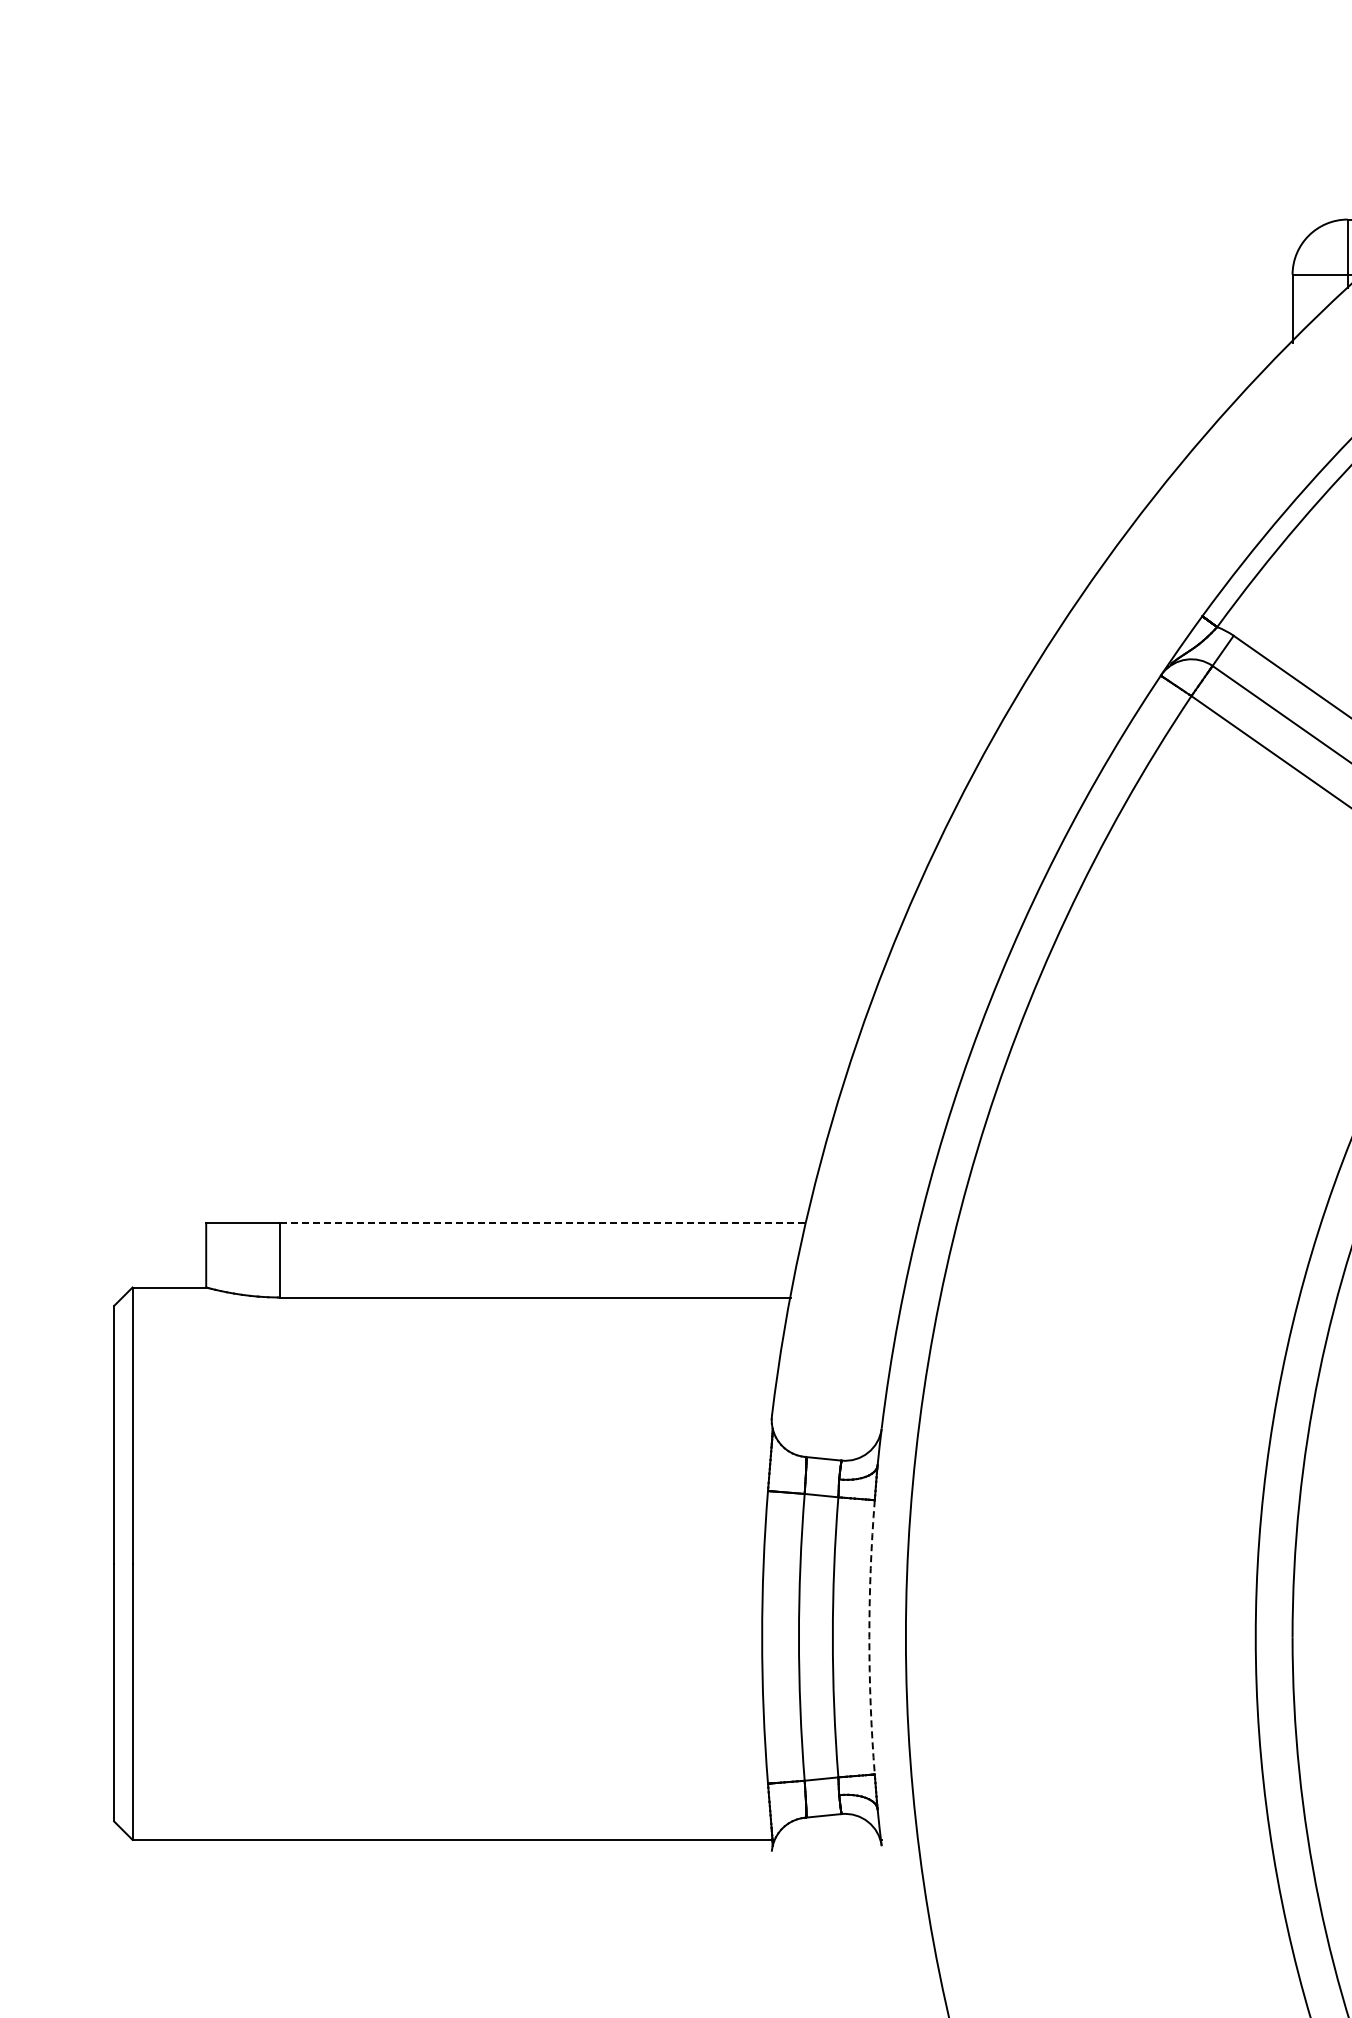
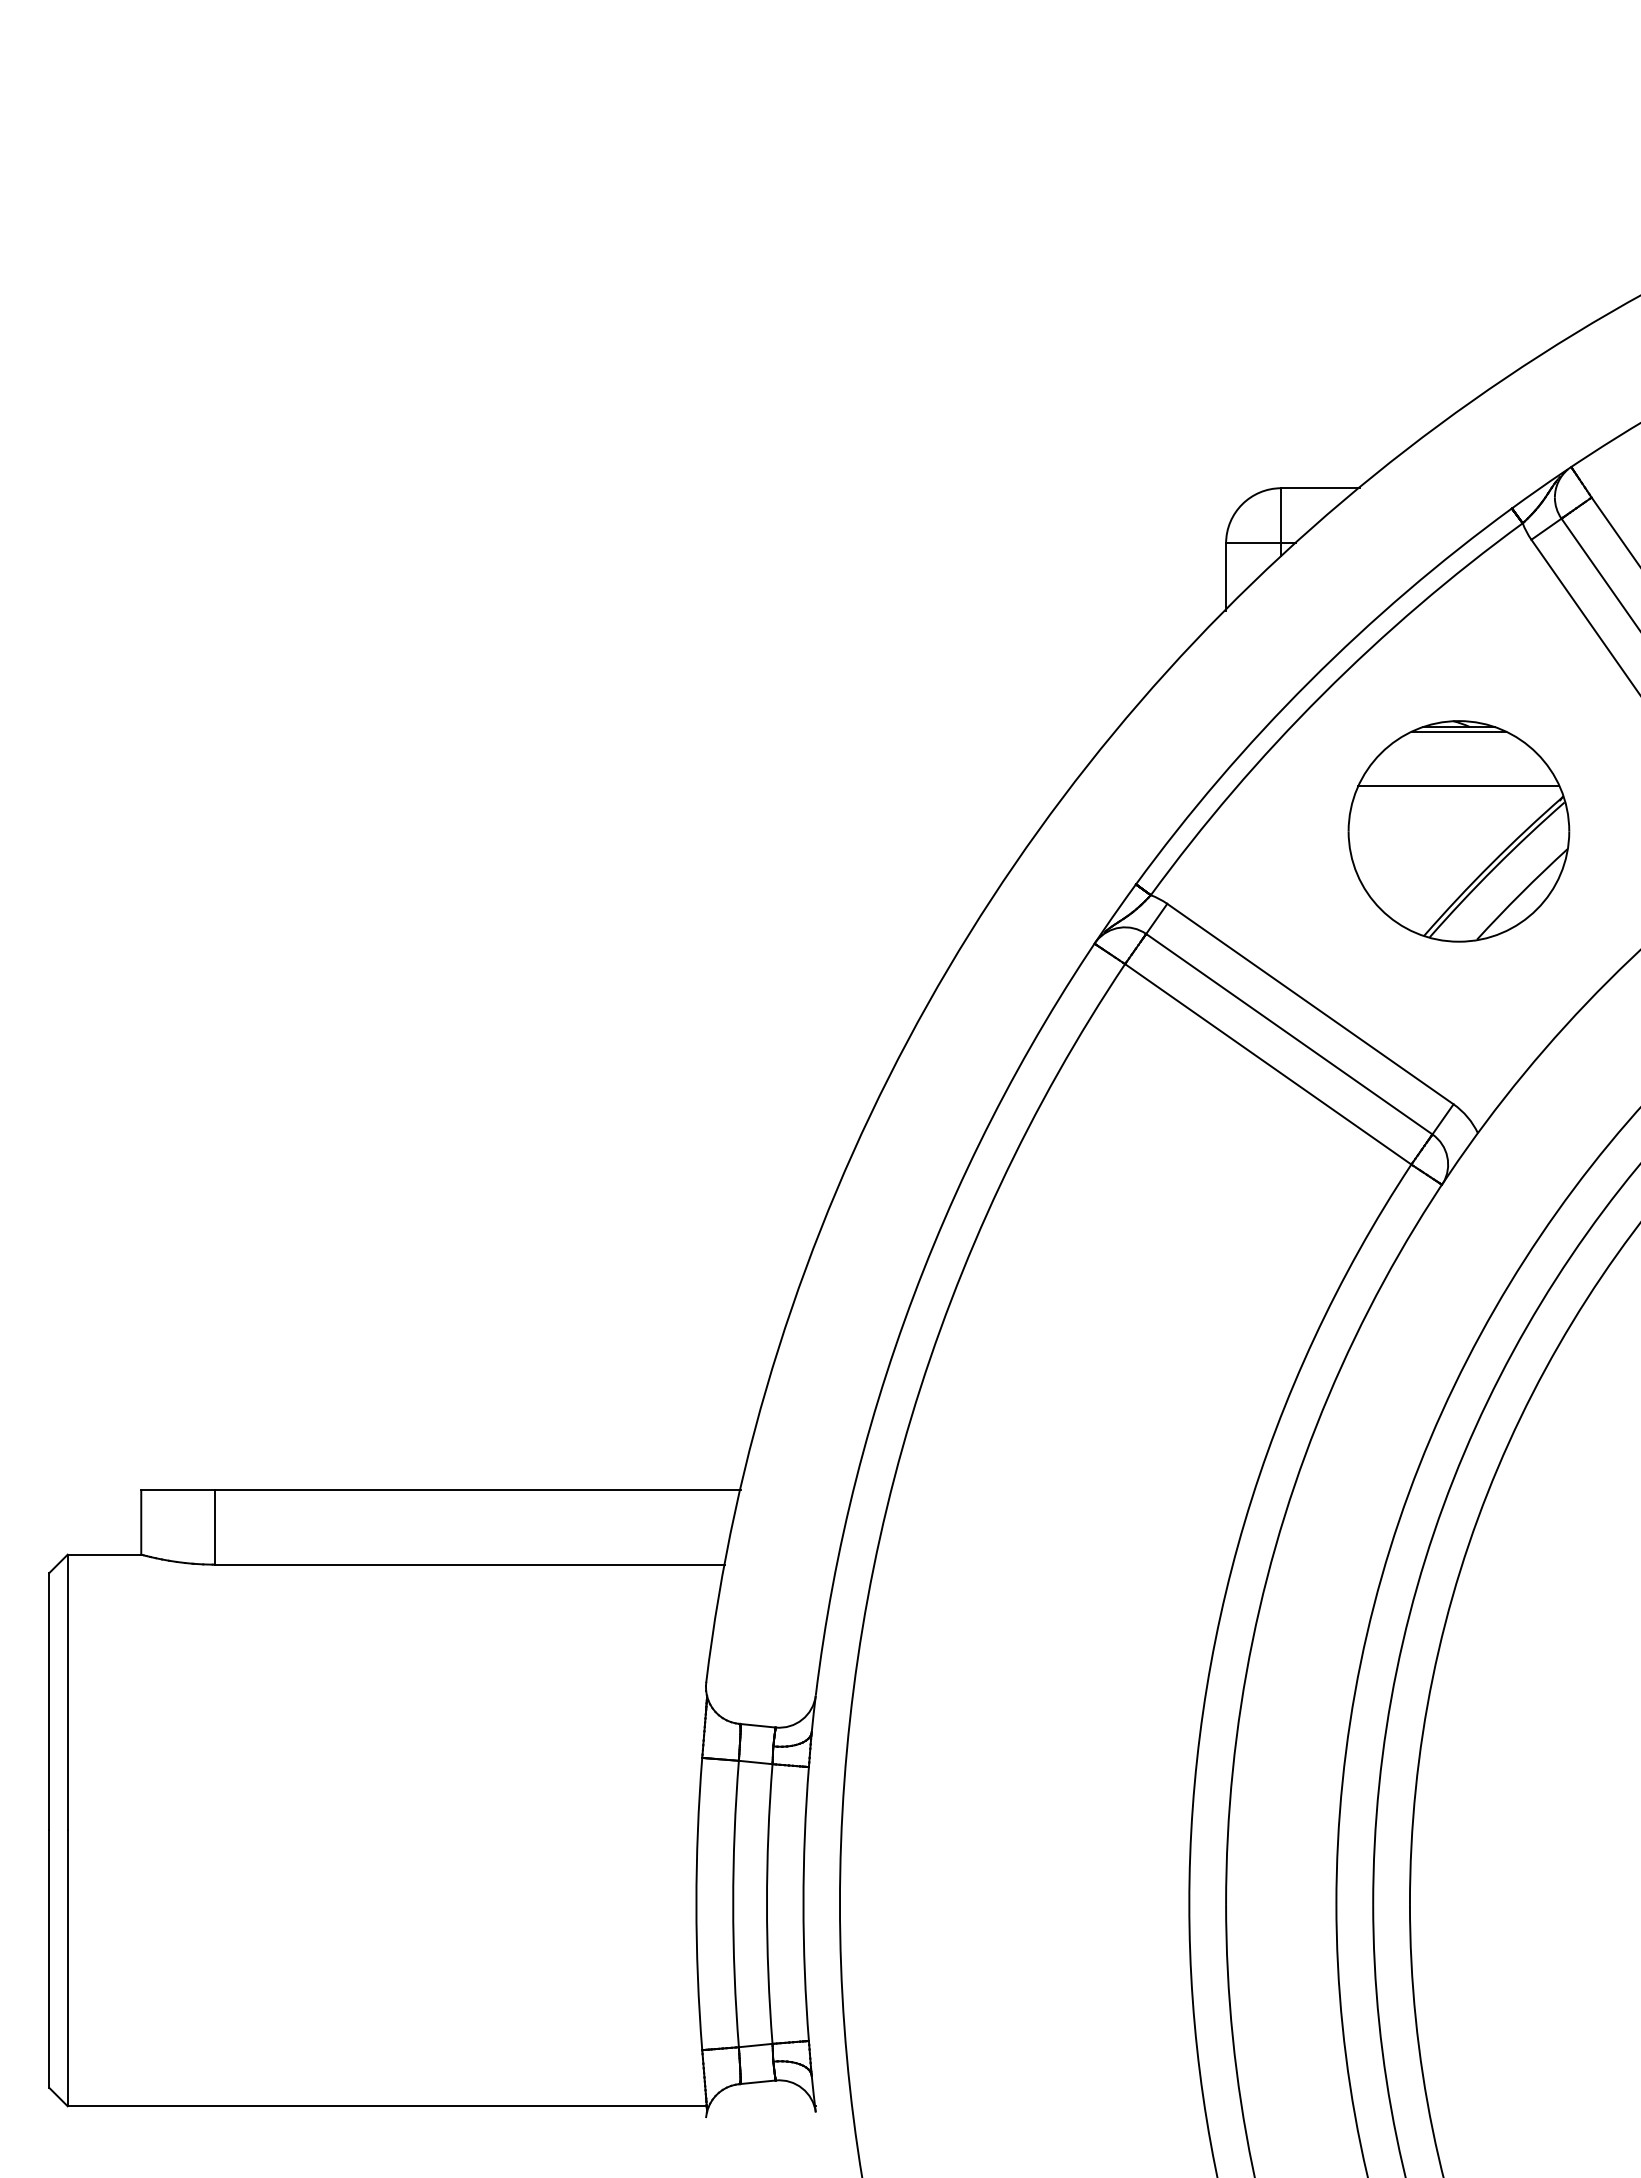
line: (543, 1223) -> (478, 1490), dashed -> solid
arc: (869, 1637) -> (803, 1904), dashed -> solid

